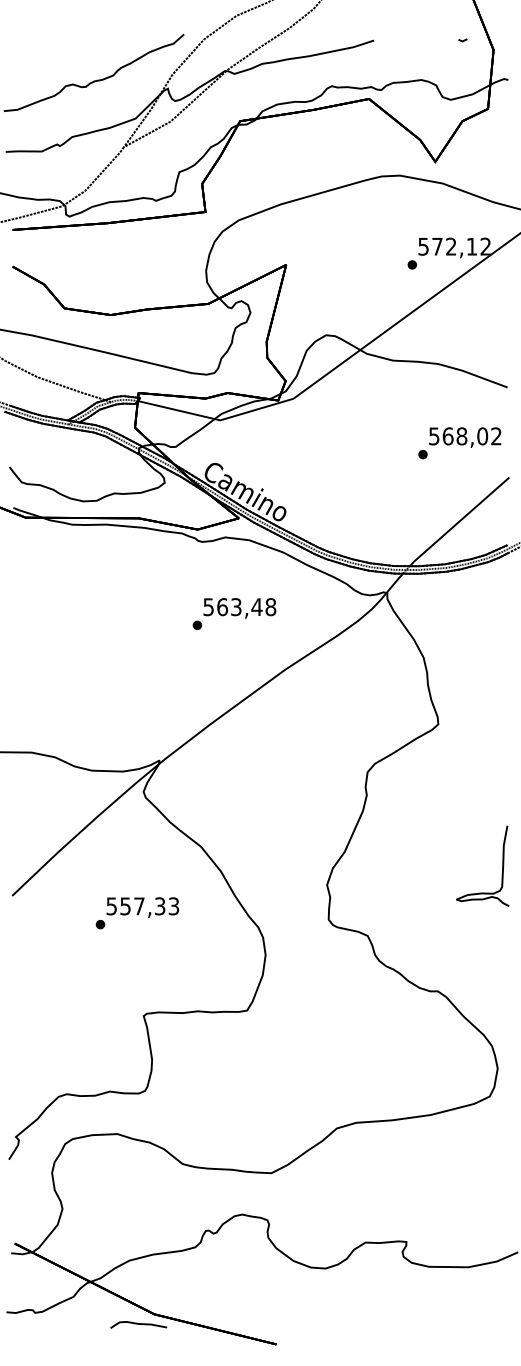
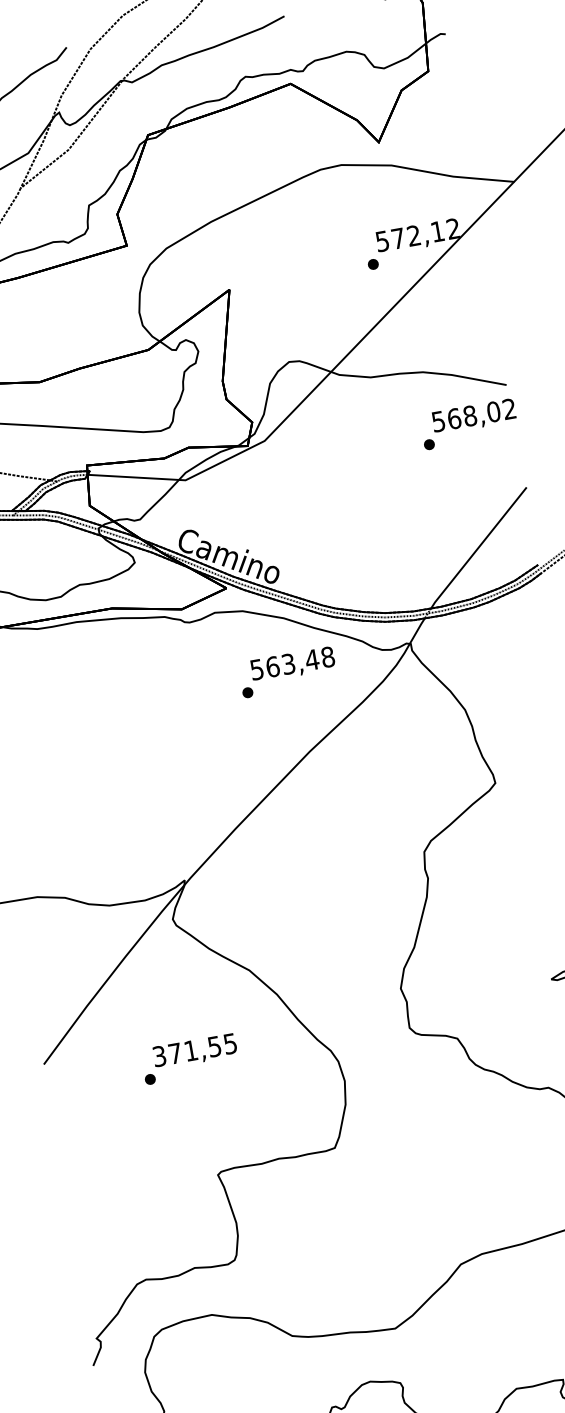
text: (459, 443) -> (468, 424), moved
text: (234, 613) -> (287, 671), moved
text: (143, 906) -> (195, 1050), 557,33 -> 371,55

